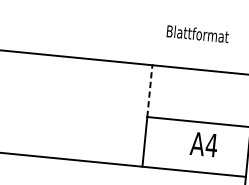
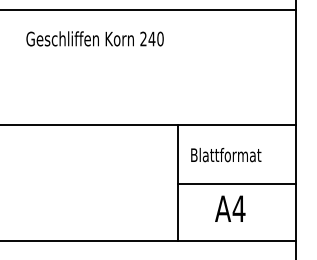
text: (198, 33) -> (226, 154), moved
line: (149, 91) -> (178, 154), dashed -> solid
text: (204, 144) -> (230, 208), moved

